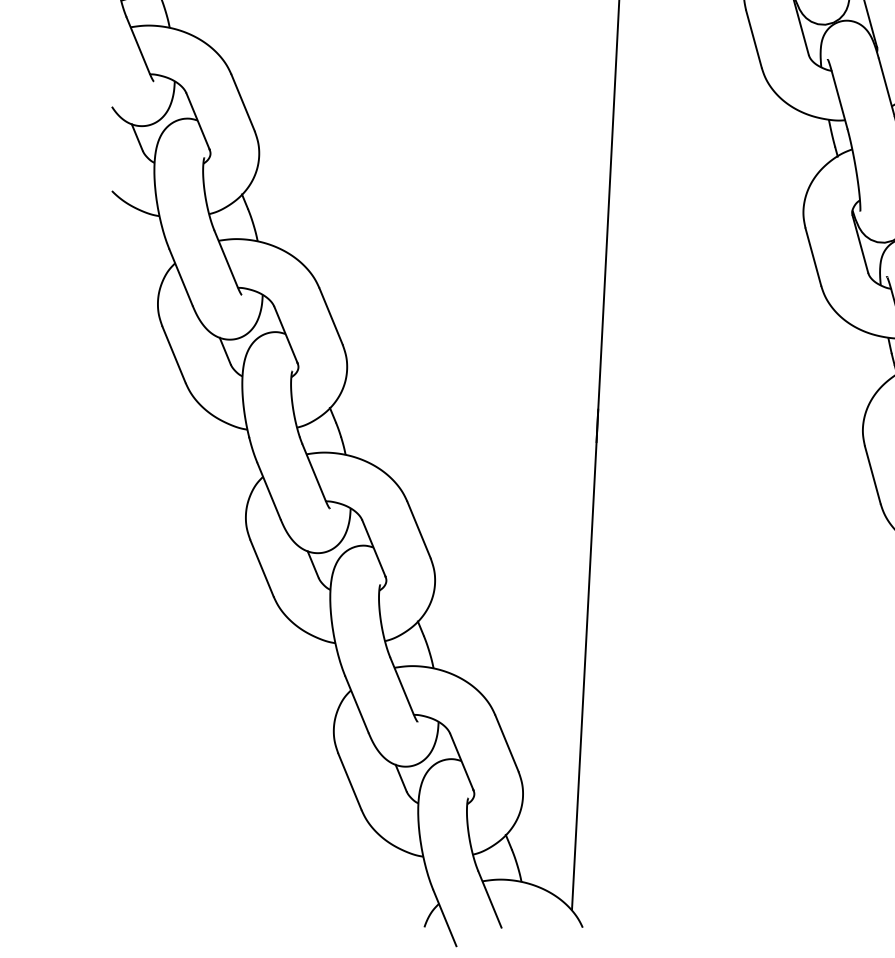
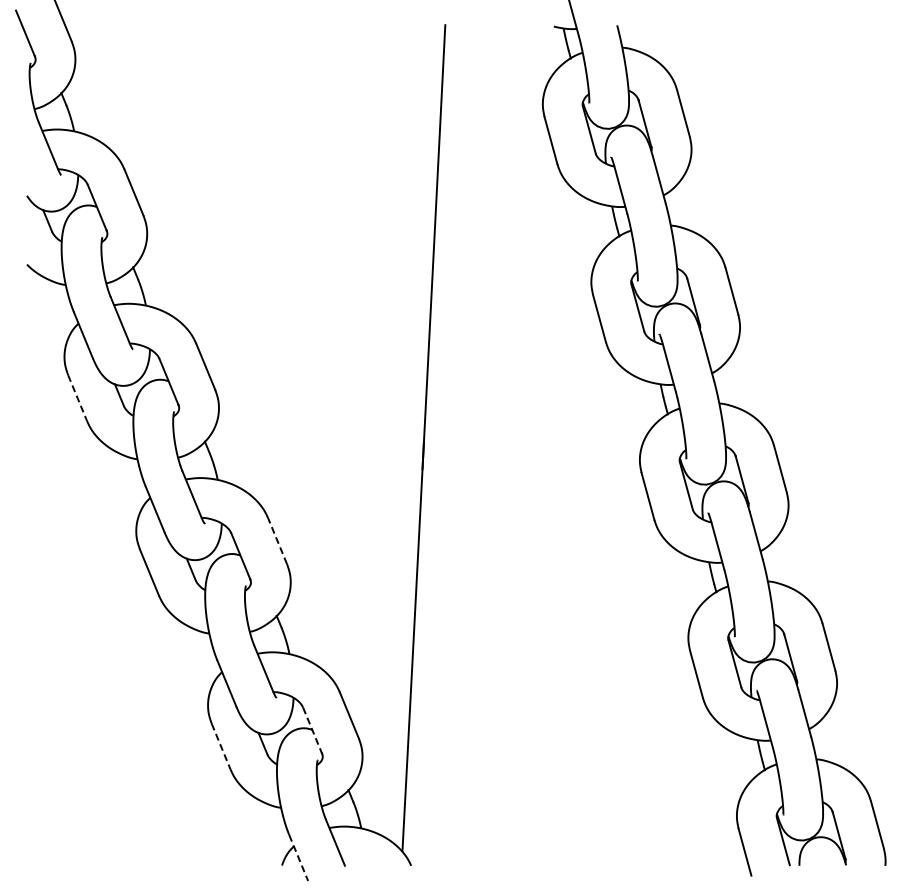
line: (173, 355) -> (77, 398), solid -> dashed
line: (418, 530) -> (277, 541), solid -> dashed
line: (461, 761) -> (312, 730), solid -> dashed
line: (350, 781) -> (221, 746), solid -> dashed
line: (444, 918) -> (298, 858), solid -> dashed

